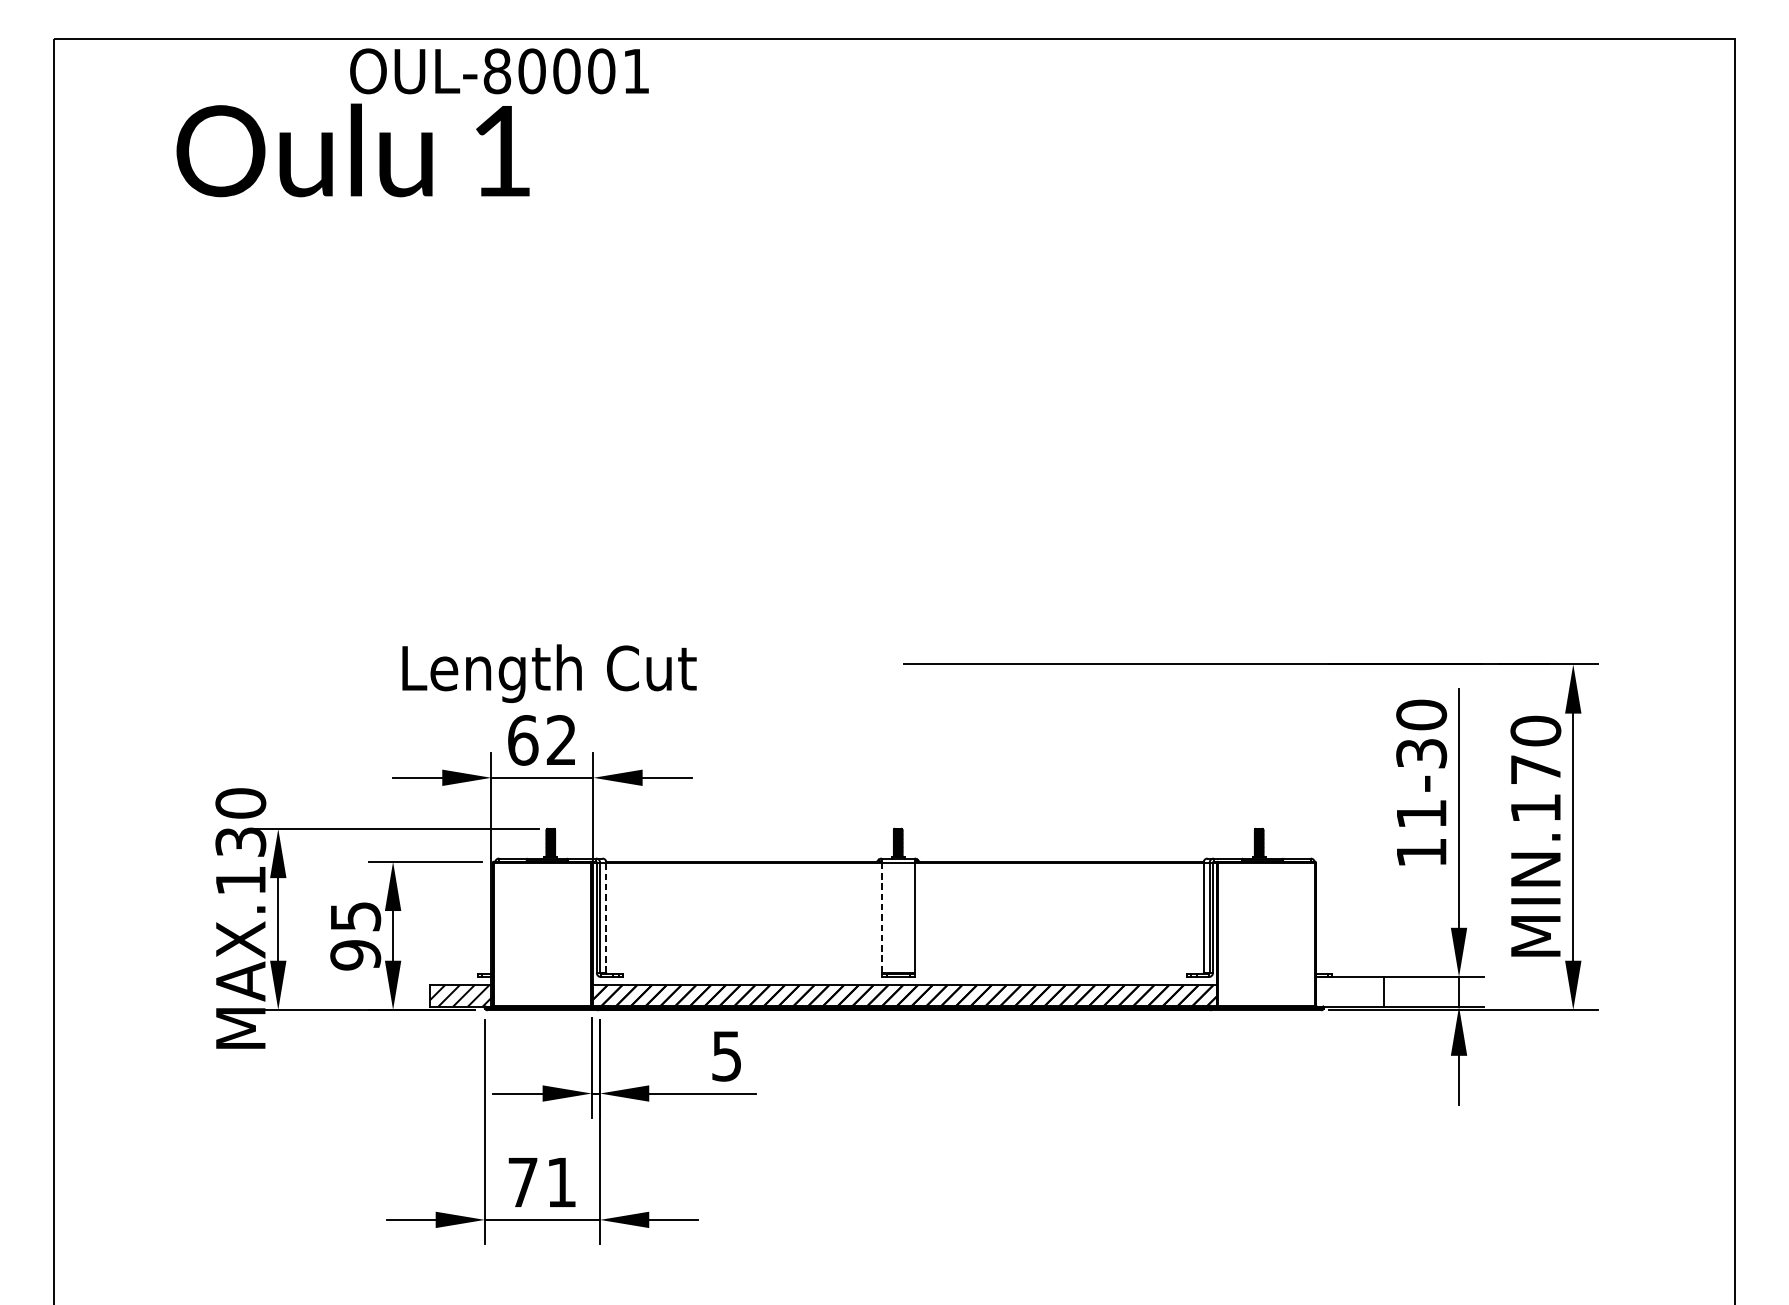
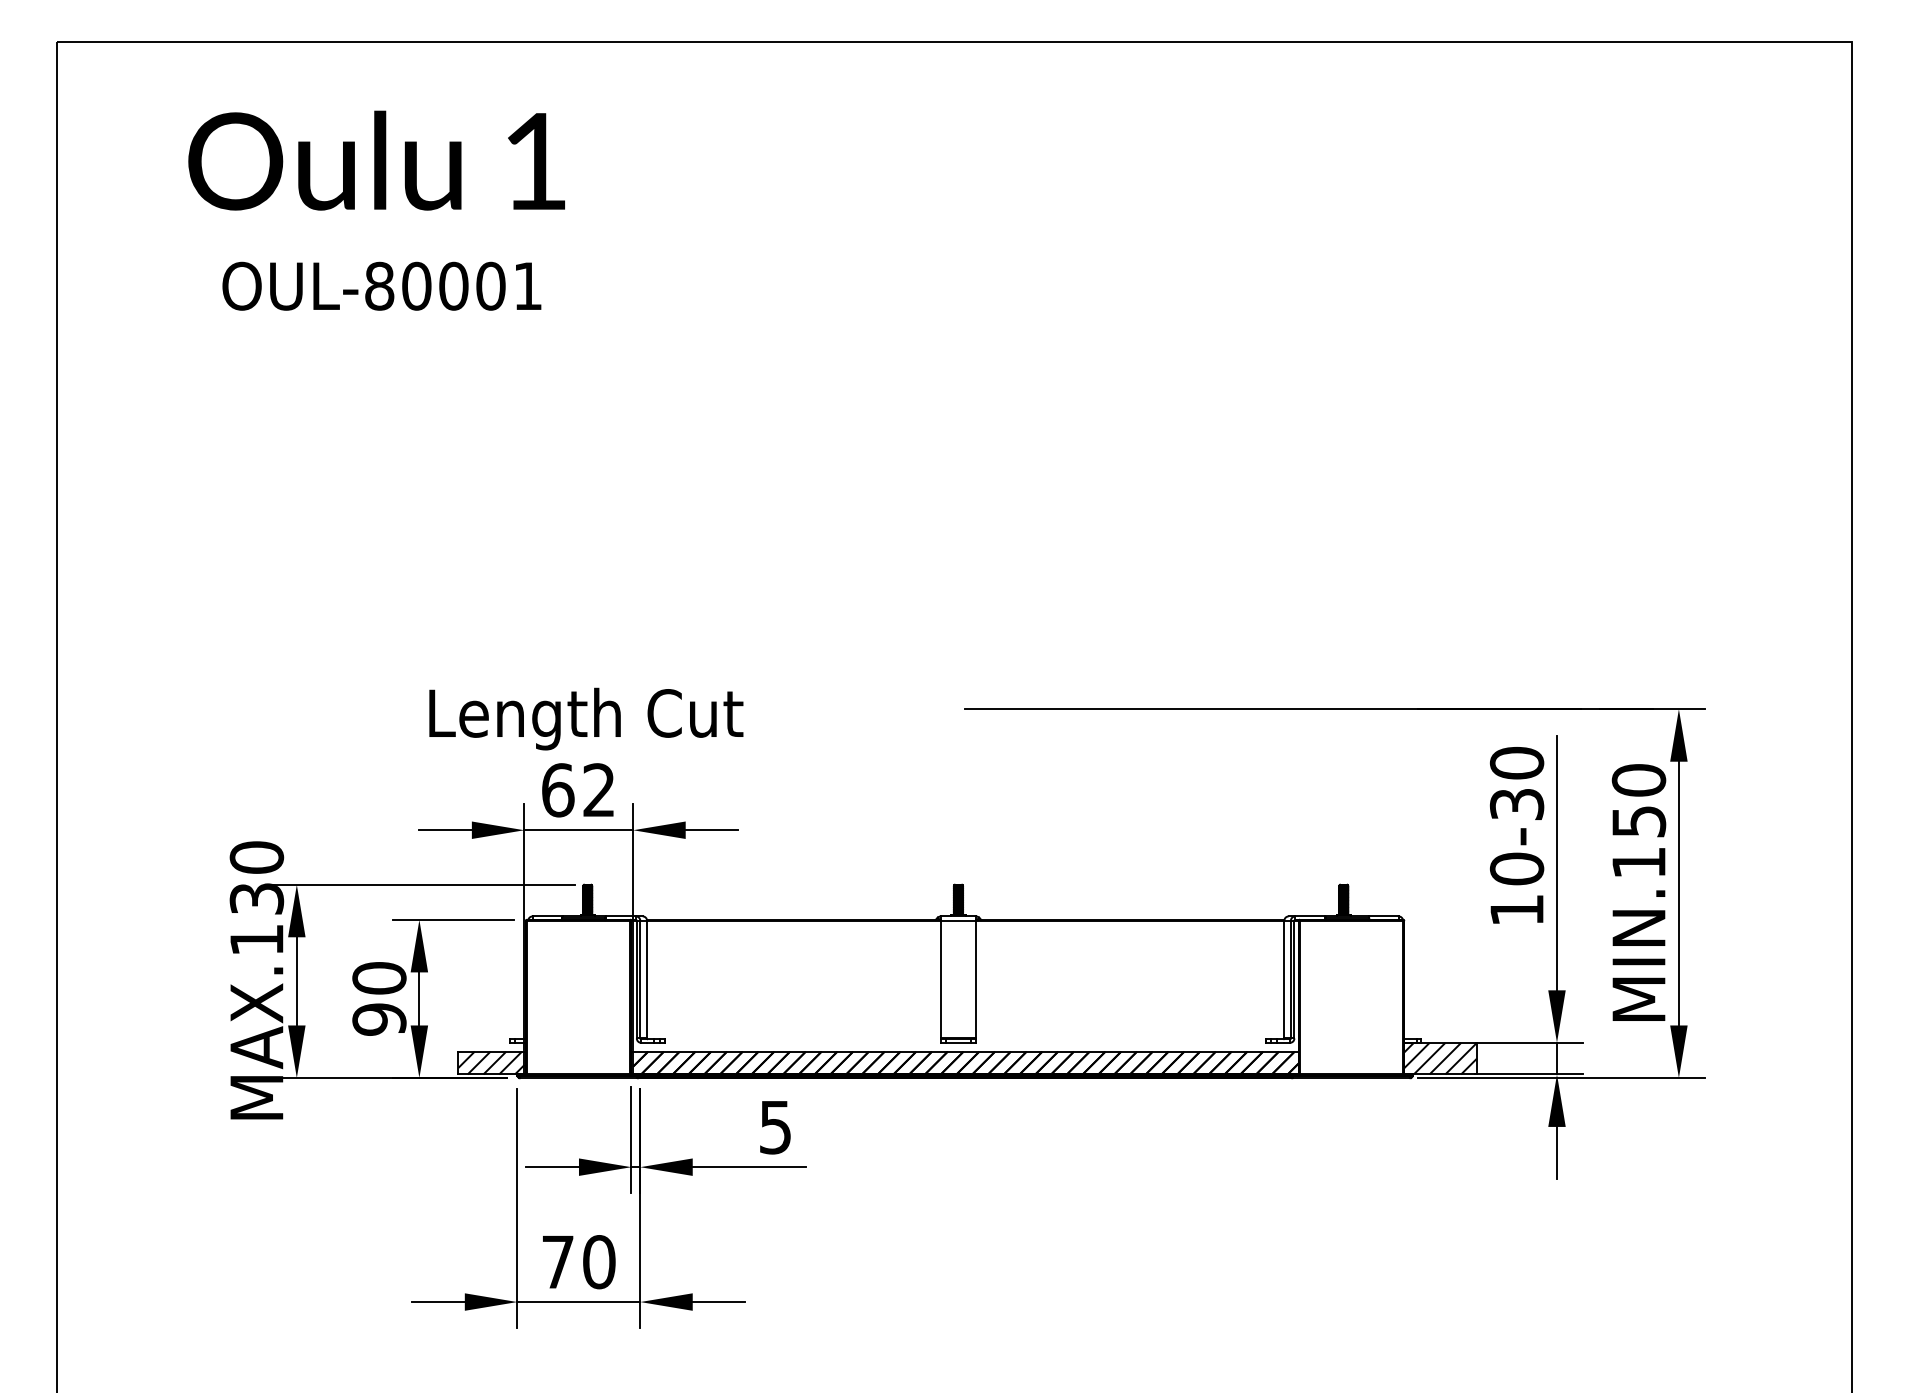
text: (499, 70) -> (381, 285), moved
text: (1536, 769) -> (1639, 821), MIN.170 -> MIN.150
text: (1421, 813) -> (1516, 868), 11-30 -> 10-30
text: (355, 916) -> (379, 978), 95 -> 90
line: (606, 917) -> (647, 979), dashed -> solid
line: (881, 917) -> (940, 979), dashed -> solid
hatch: (1349, 991) -> (1440, 1058), added
text: (561, 1182) -> (599, 1262), 71 -> 70

